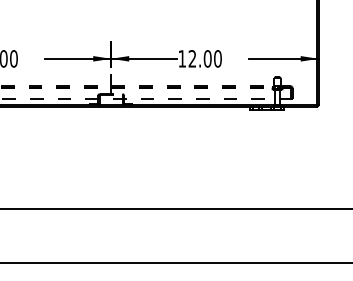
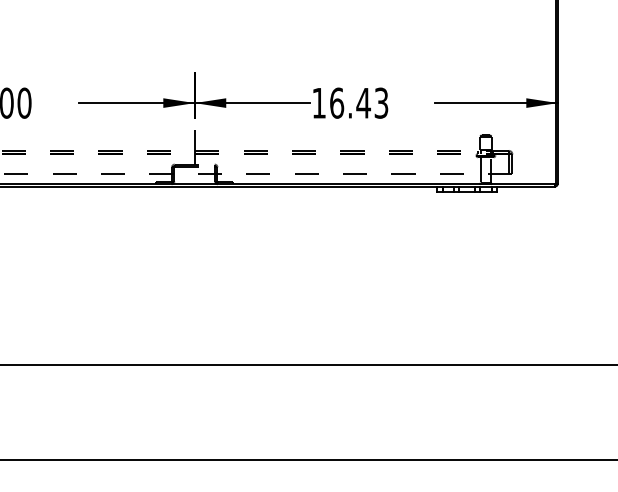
text: (204, 58) -> (357, 102), 12.00 -> 16.43

